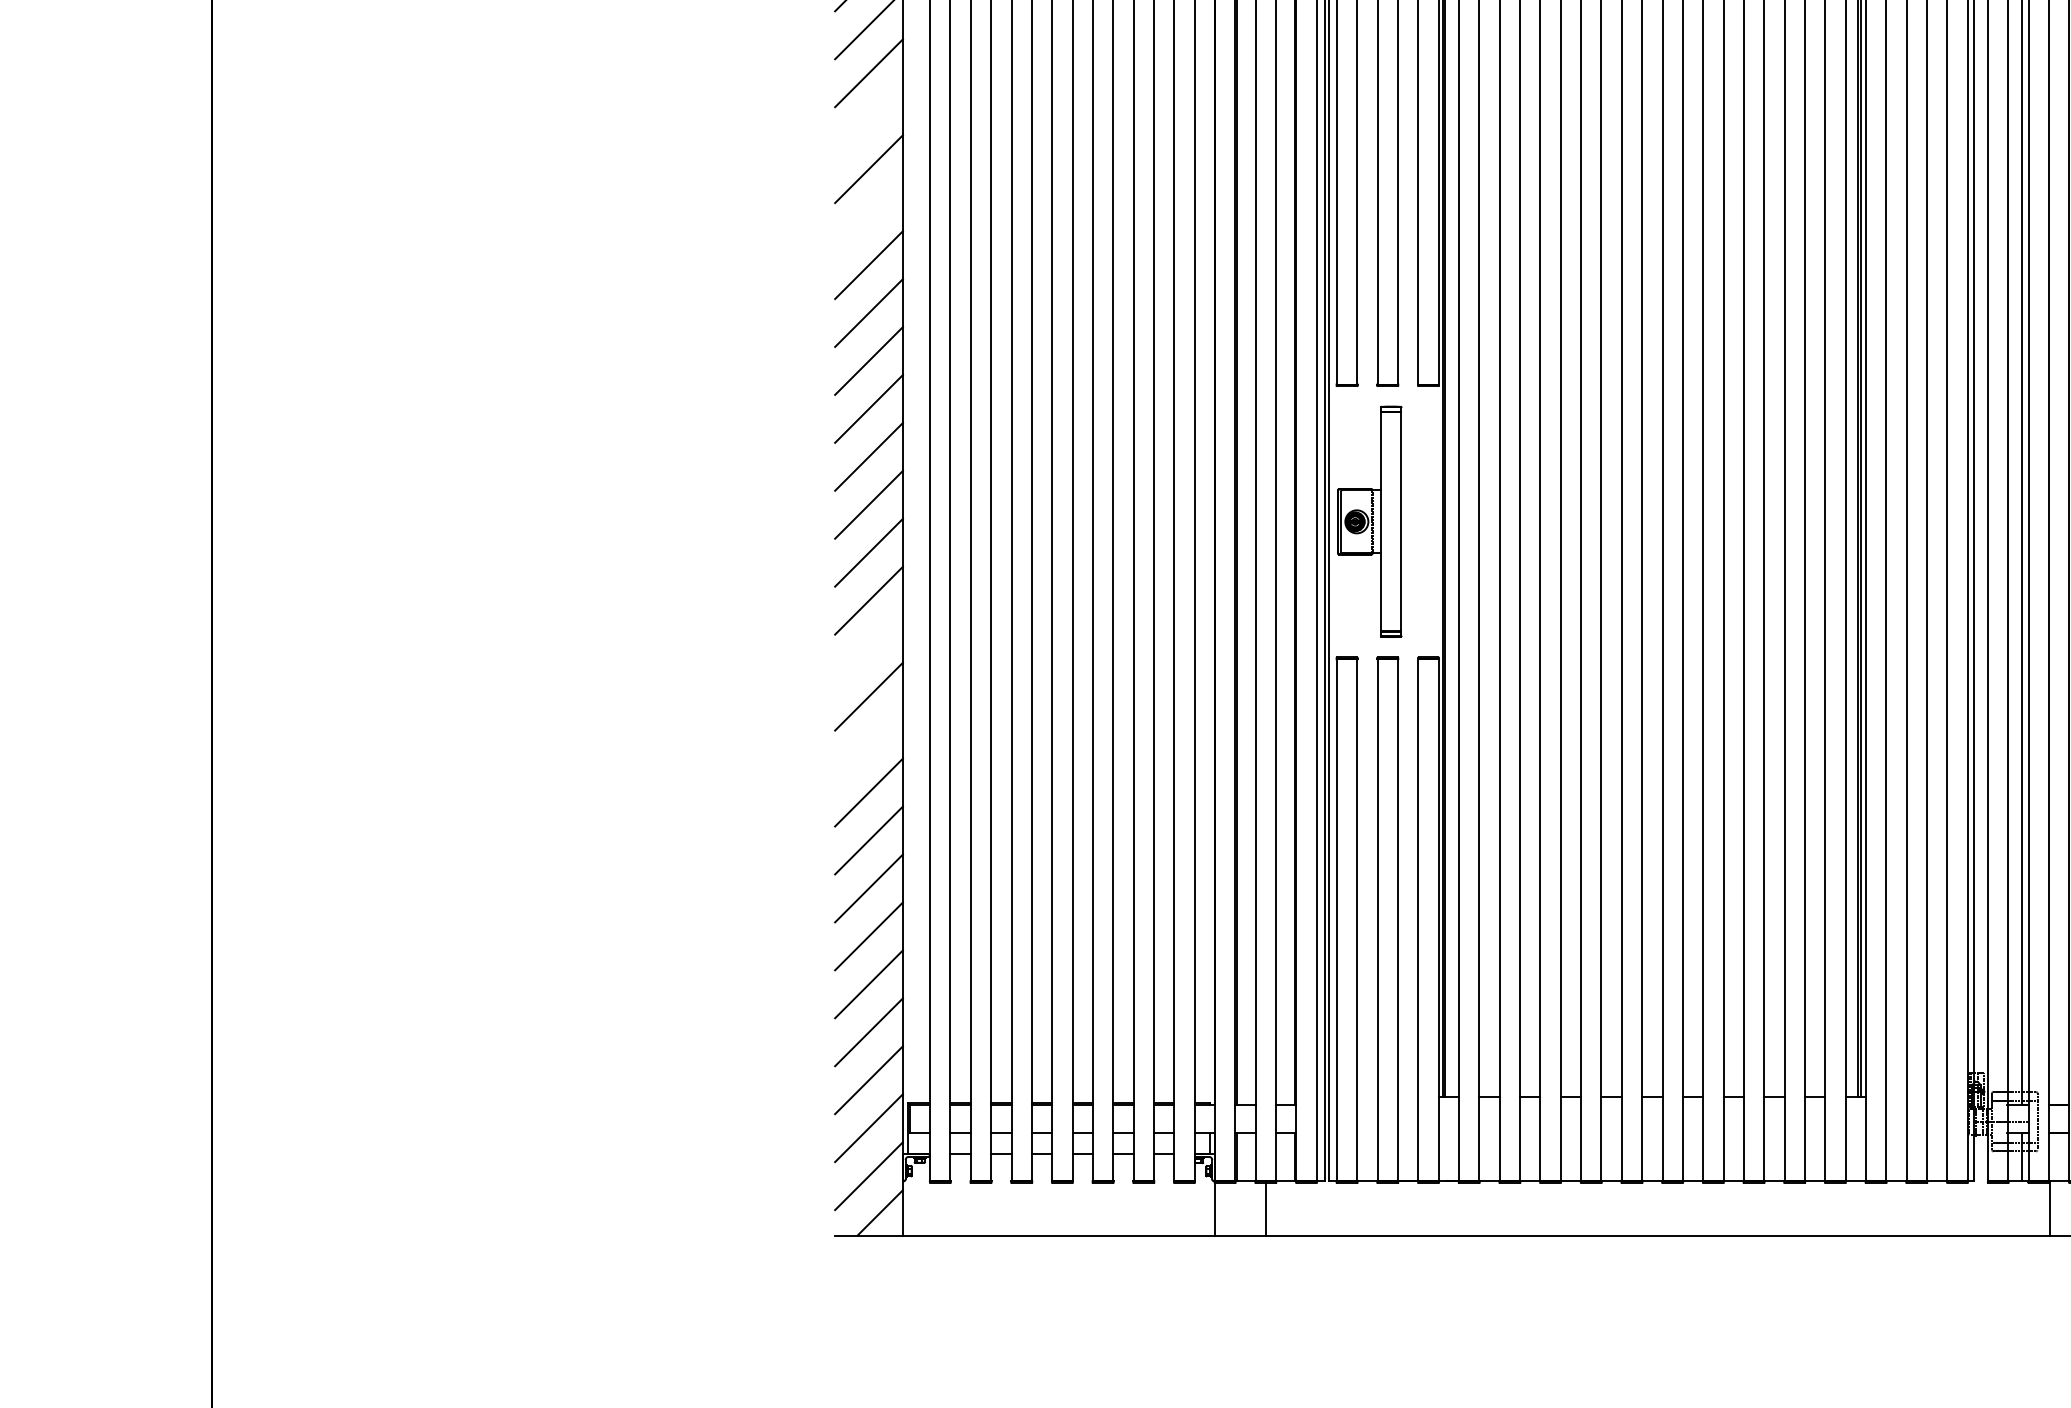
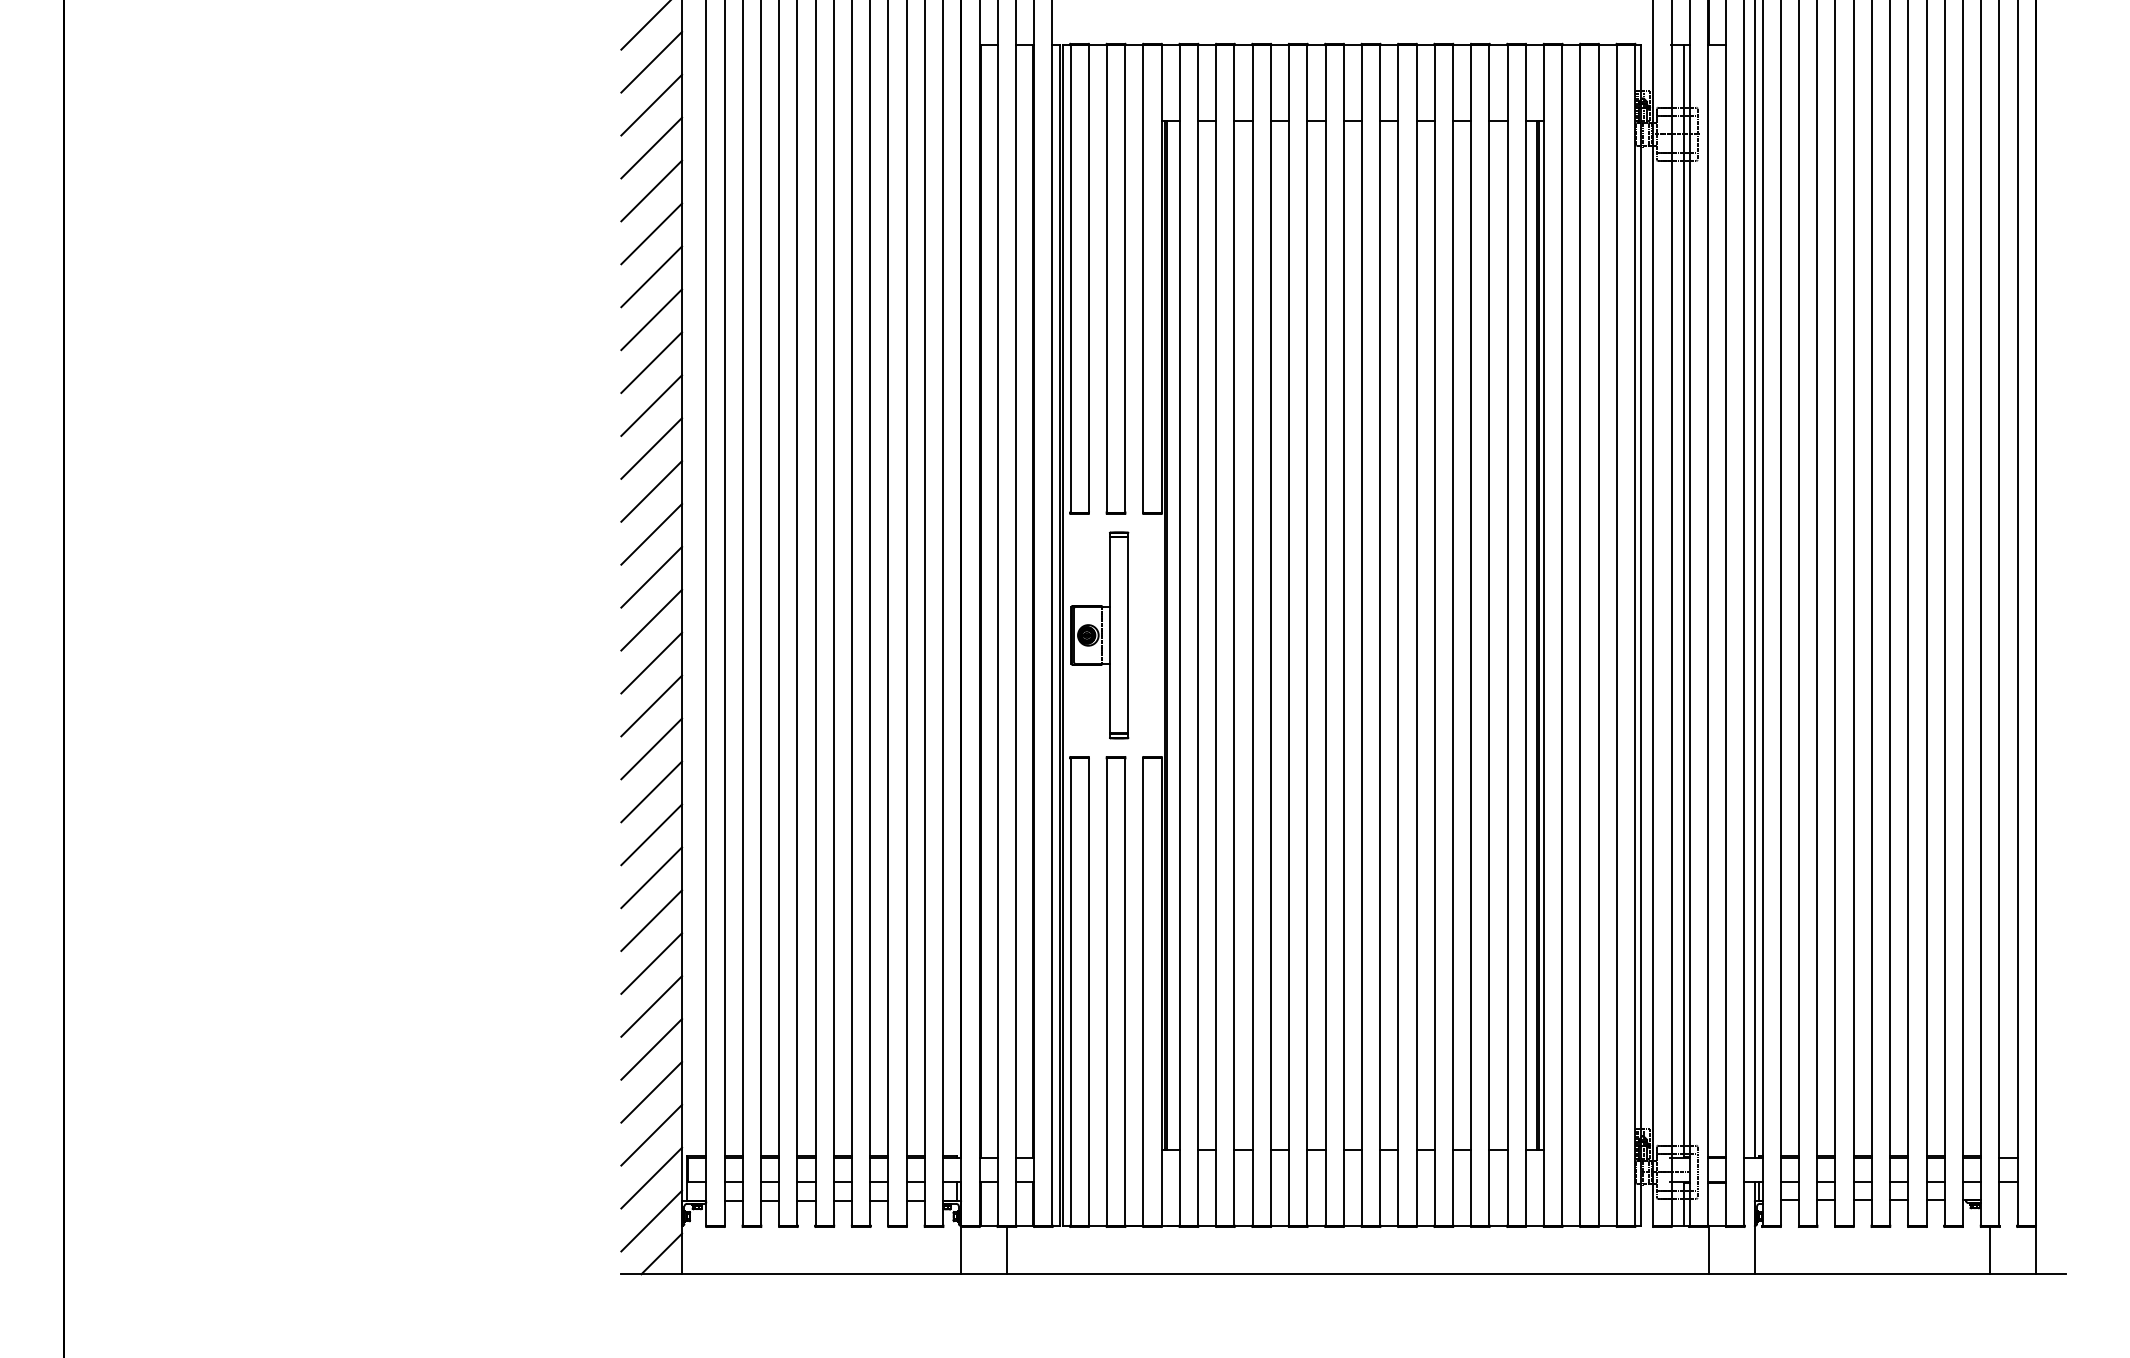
line: (868, 120) -> (651, 276), added
line: (868, 216) -> (651, 362), added
line: (868, 648) -> (651, 748), added
line: (868, 744) -> (651, 834), added

